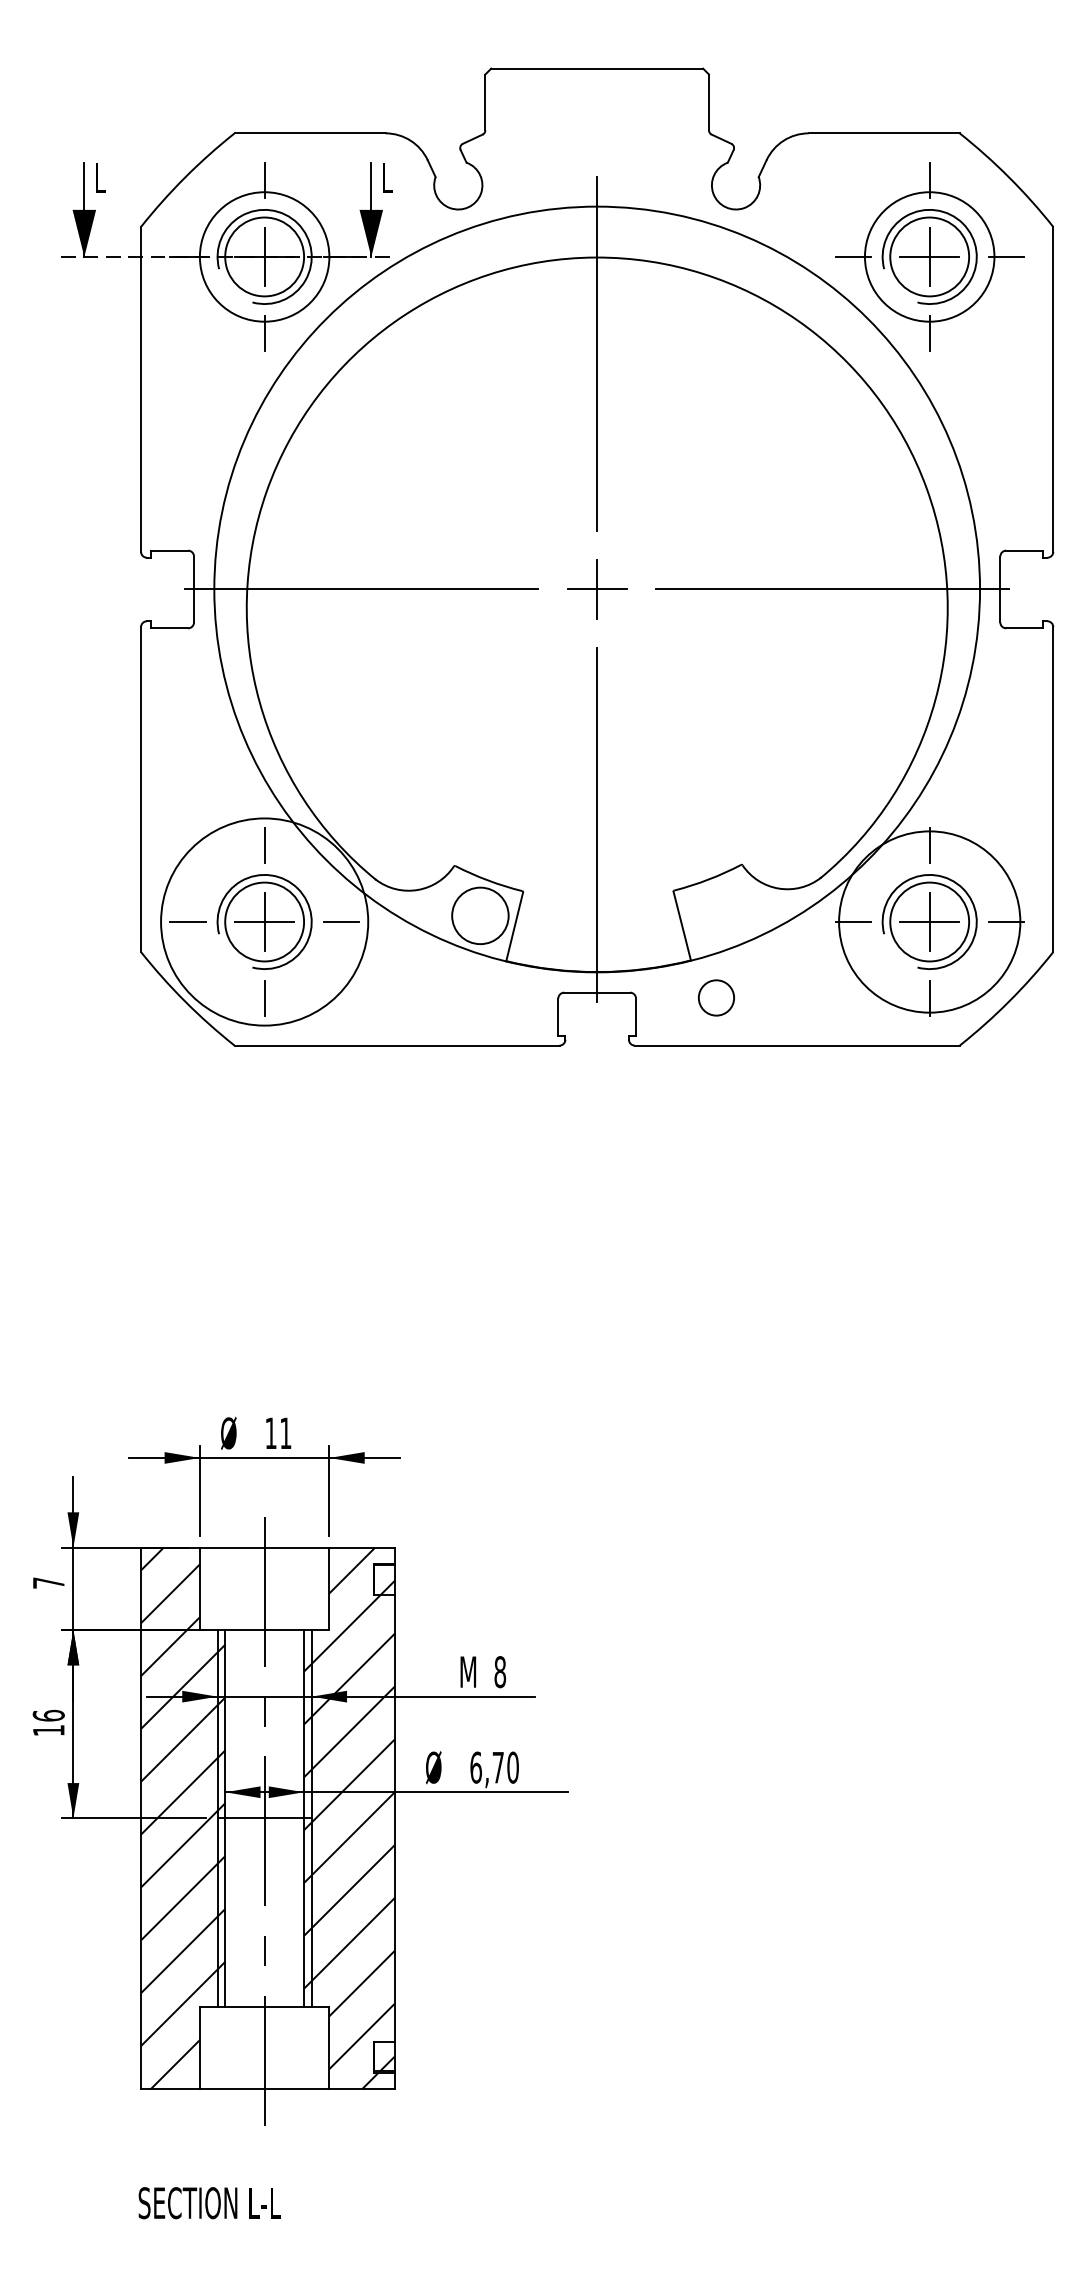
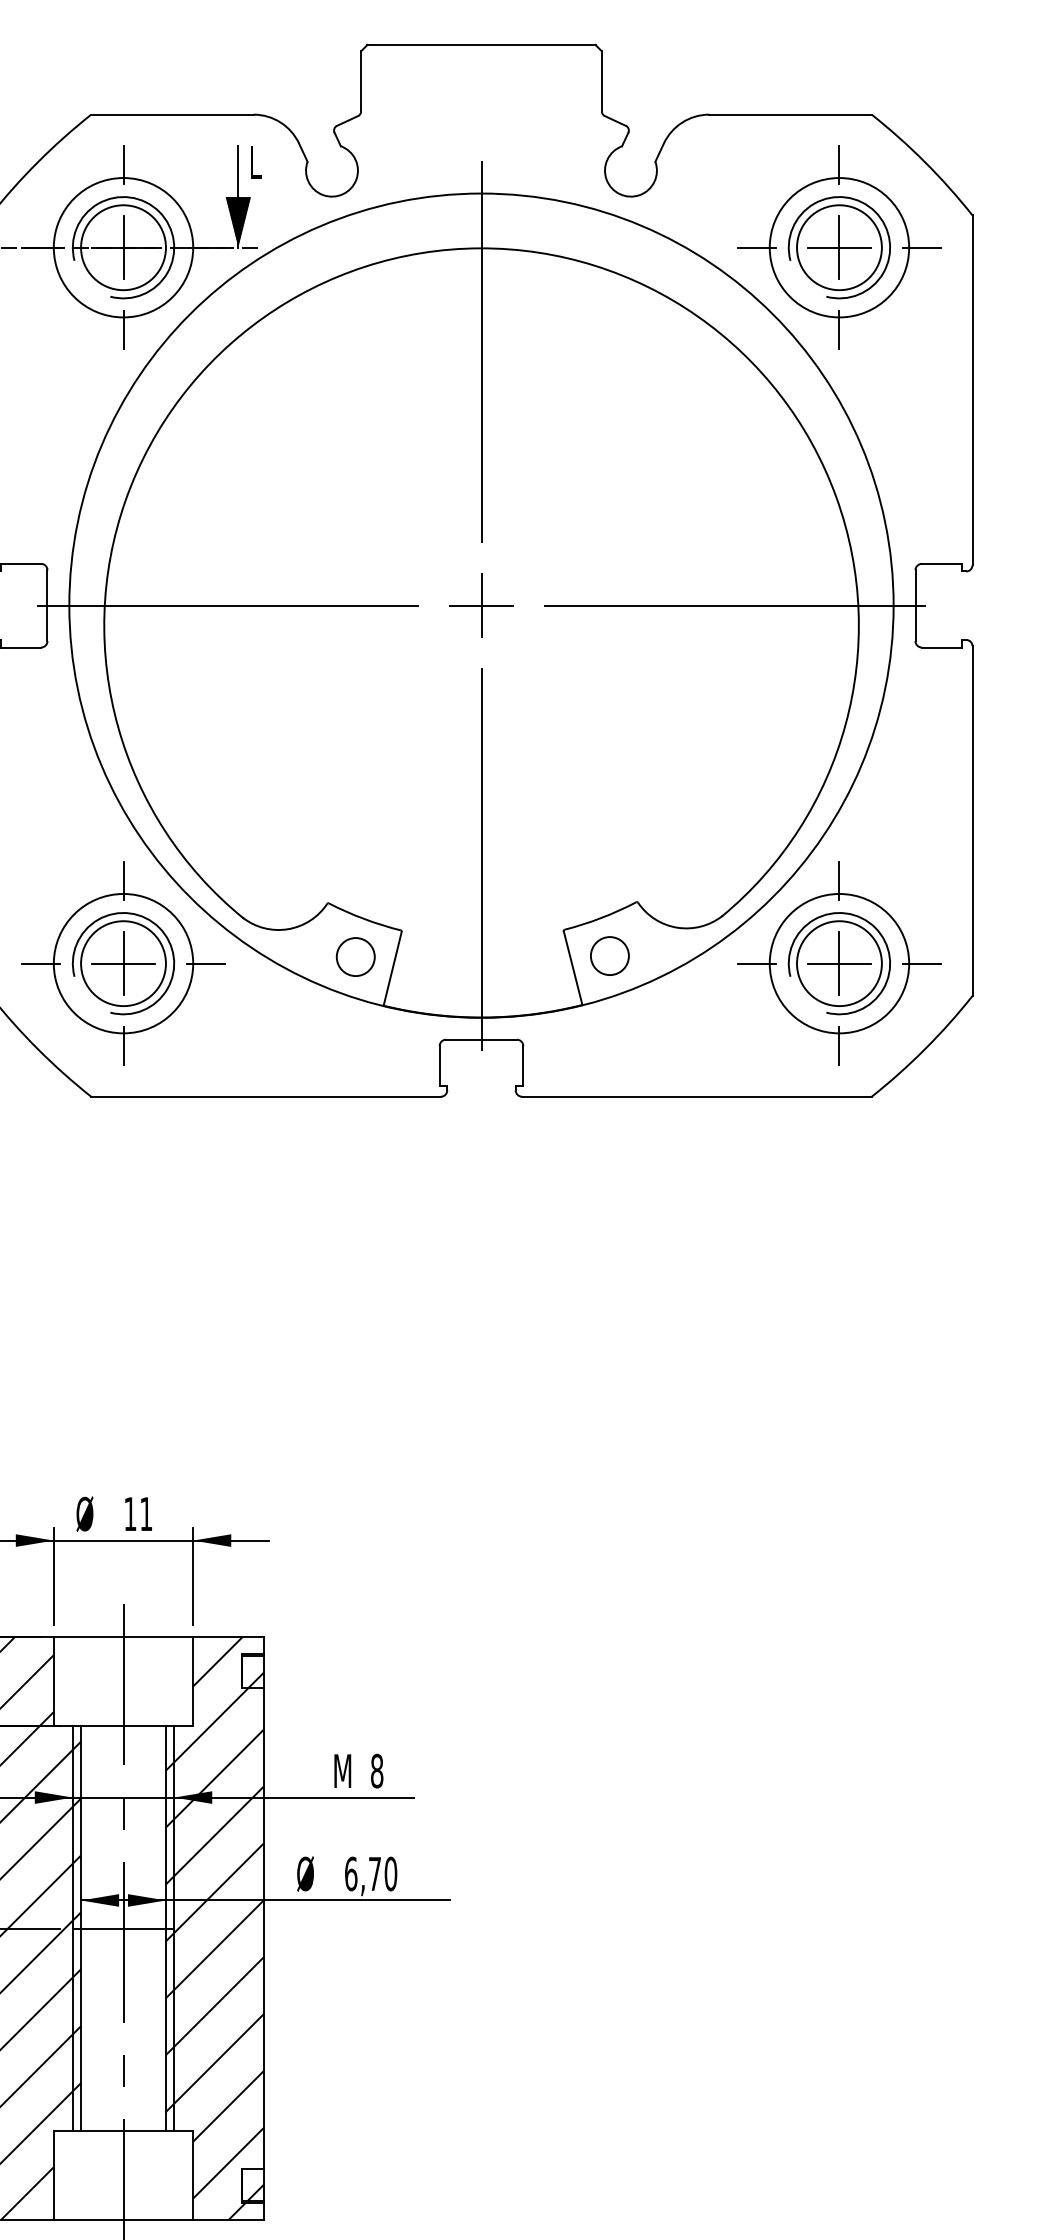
circle: (480, 915) -> (355, 956), size x0.62
circle: (264, 921) -> (123, 963), size x0.62
circle: (929, 921) -> (839, 963), size x0.71
circle: (716, 997) -> (609, 955), moved

